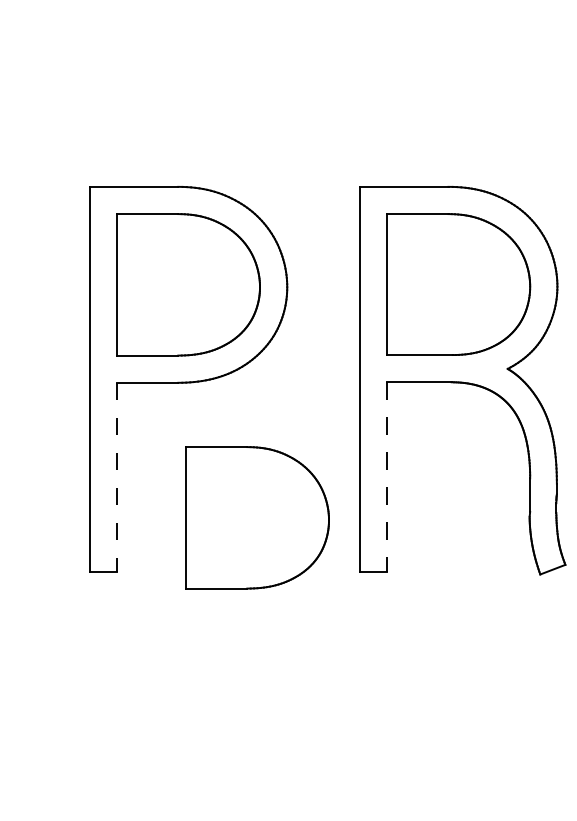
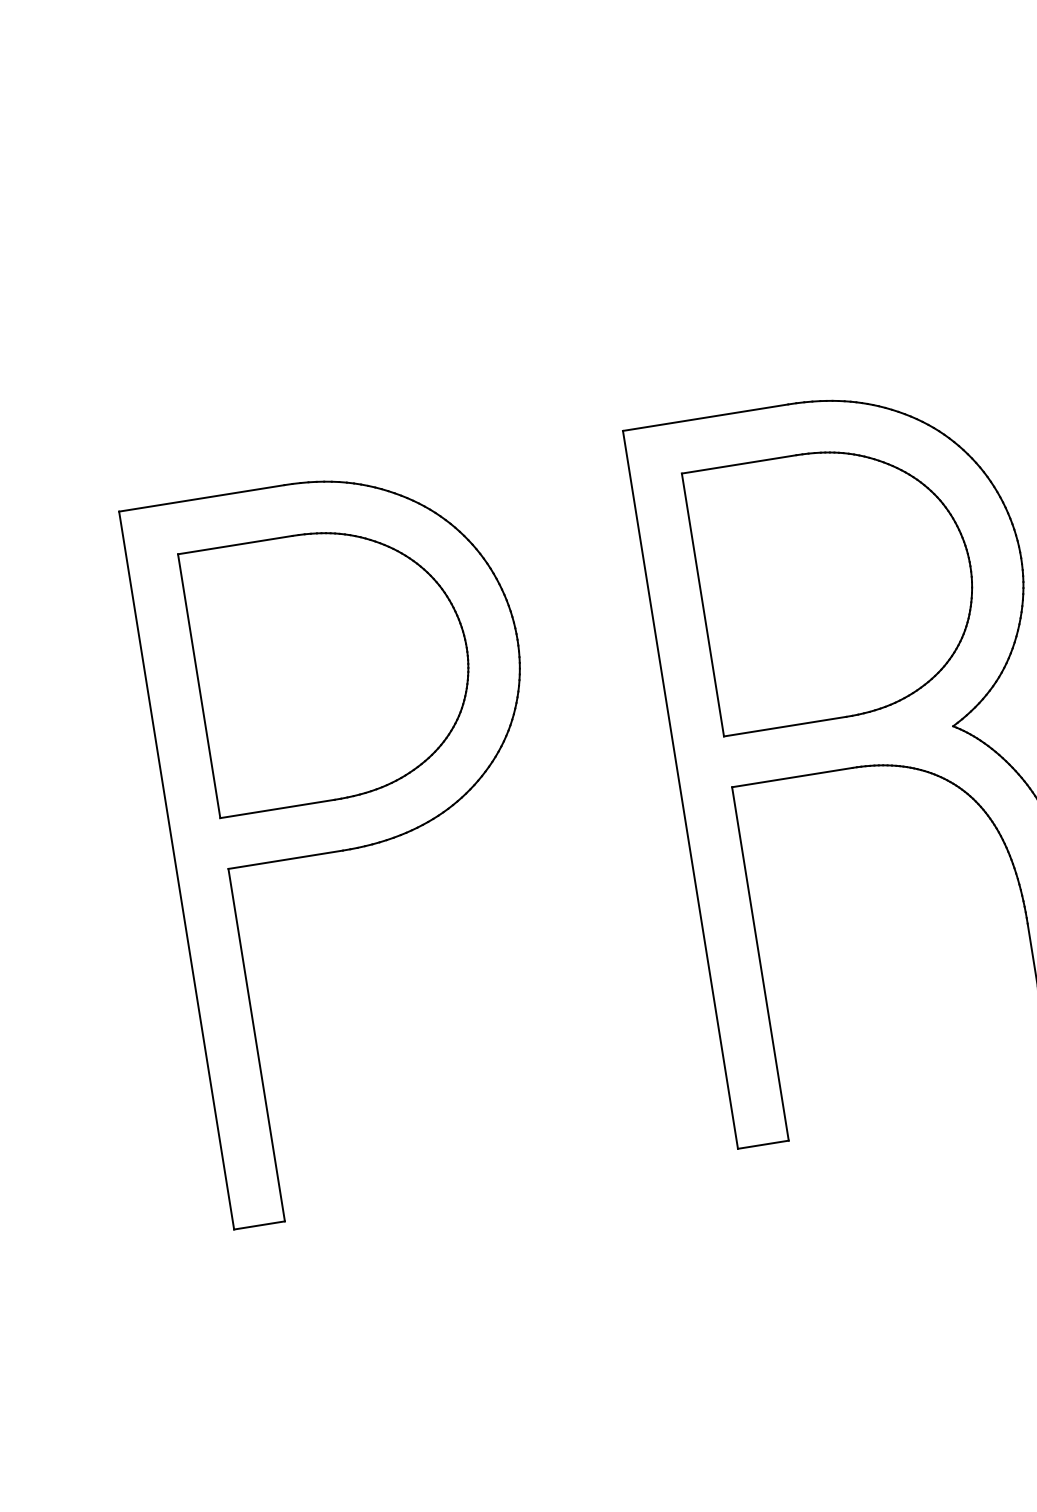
line: (116, 477) -> (255, 1045), dashed -> solid
line: (387, 477) -> (761, 964), dashed -> solid
part: (257, 517) -> (530, 1078), removed

